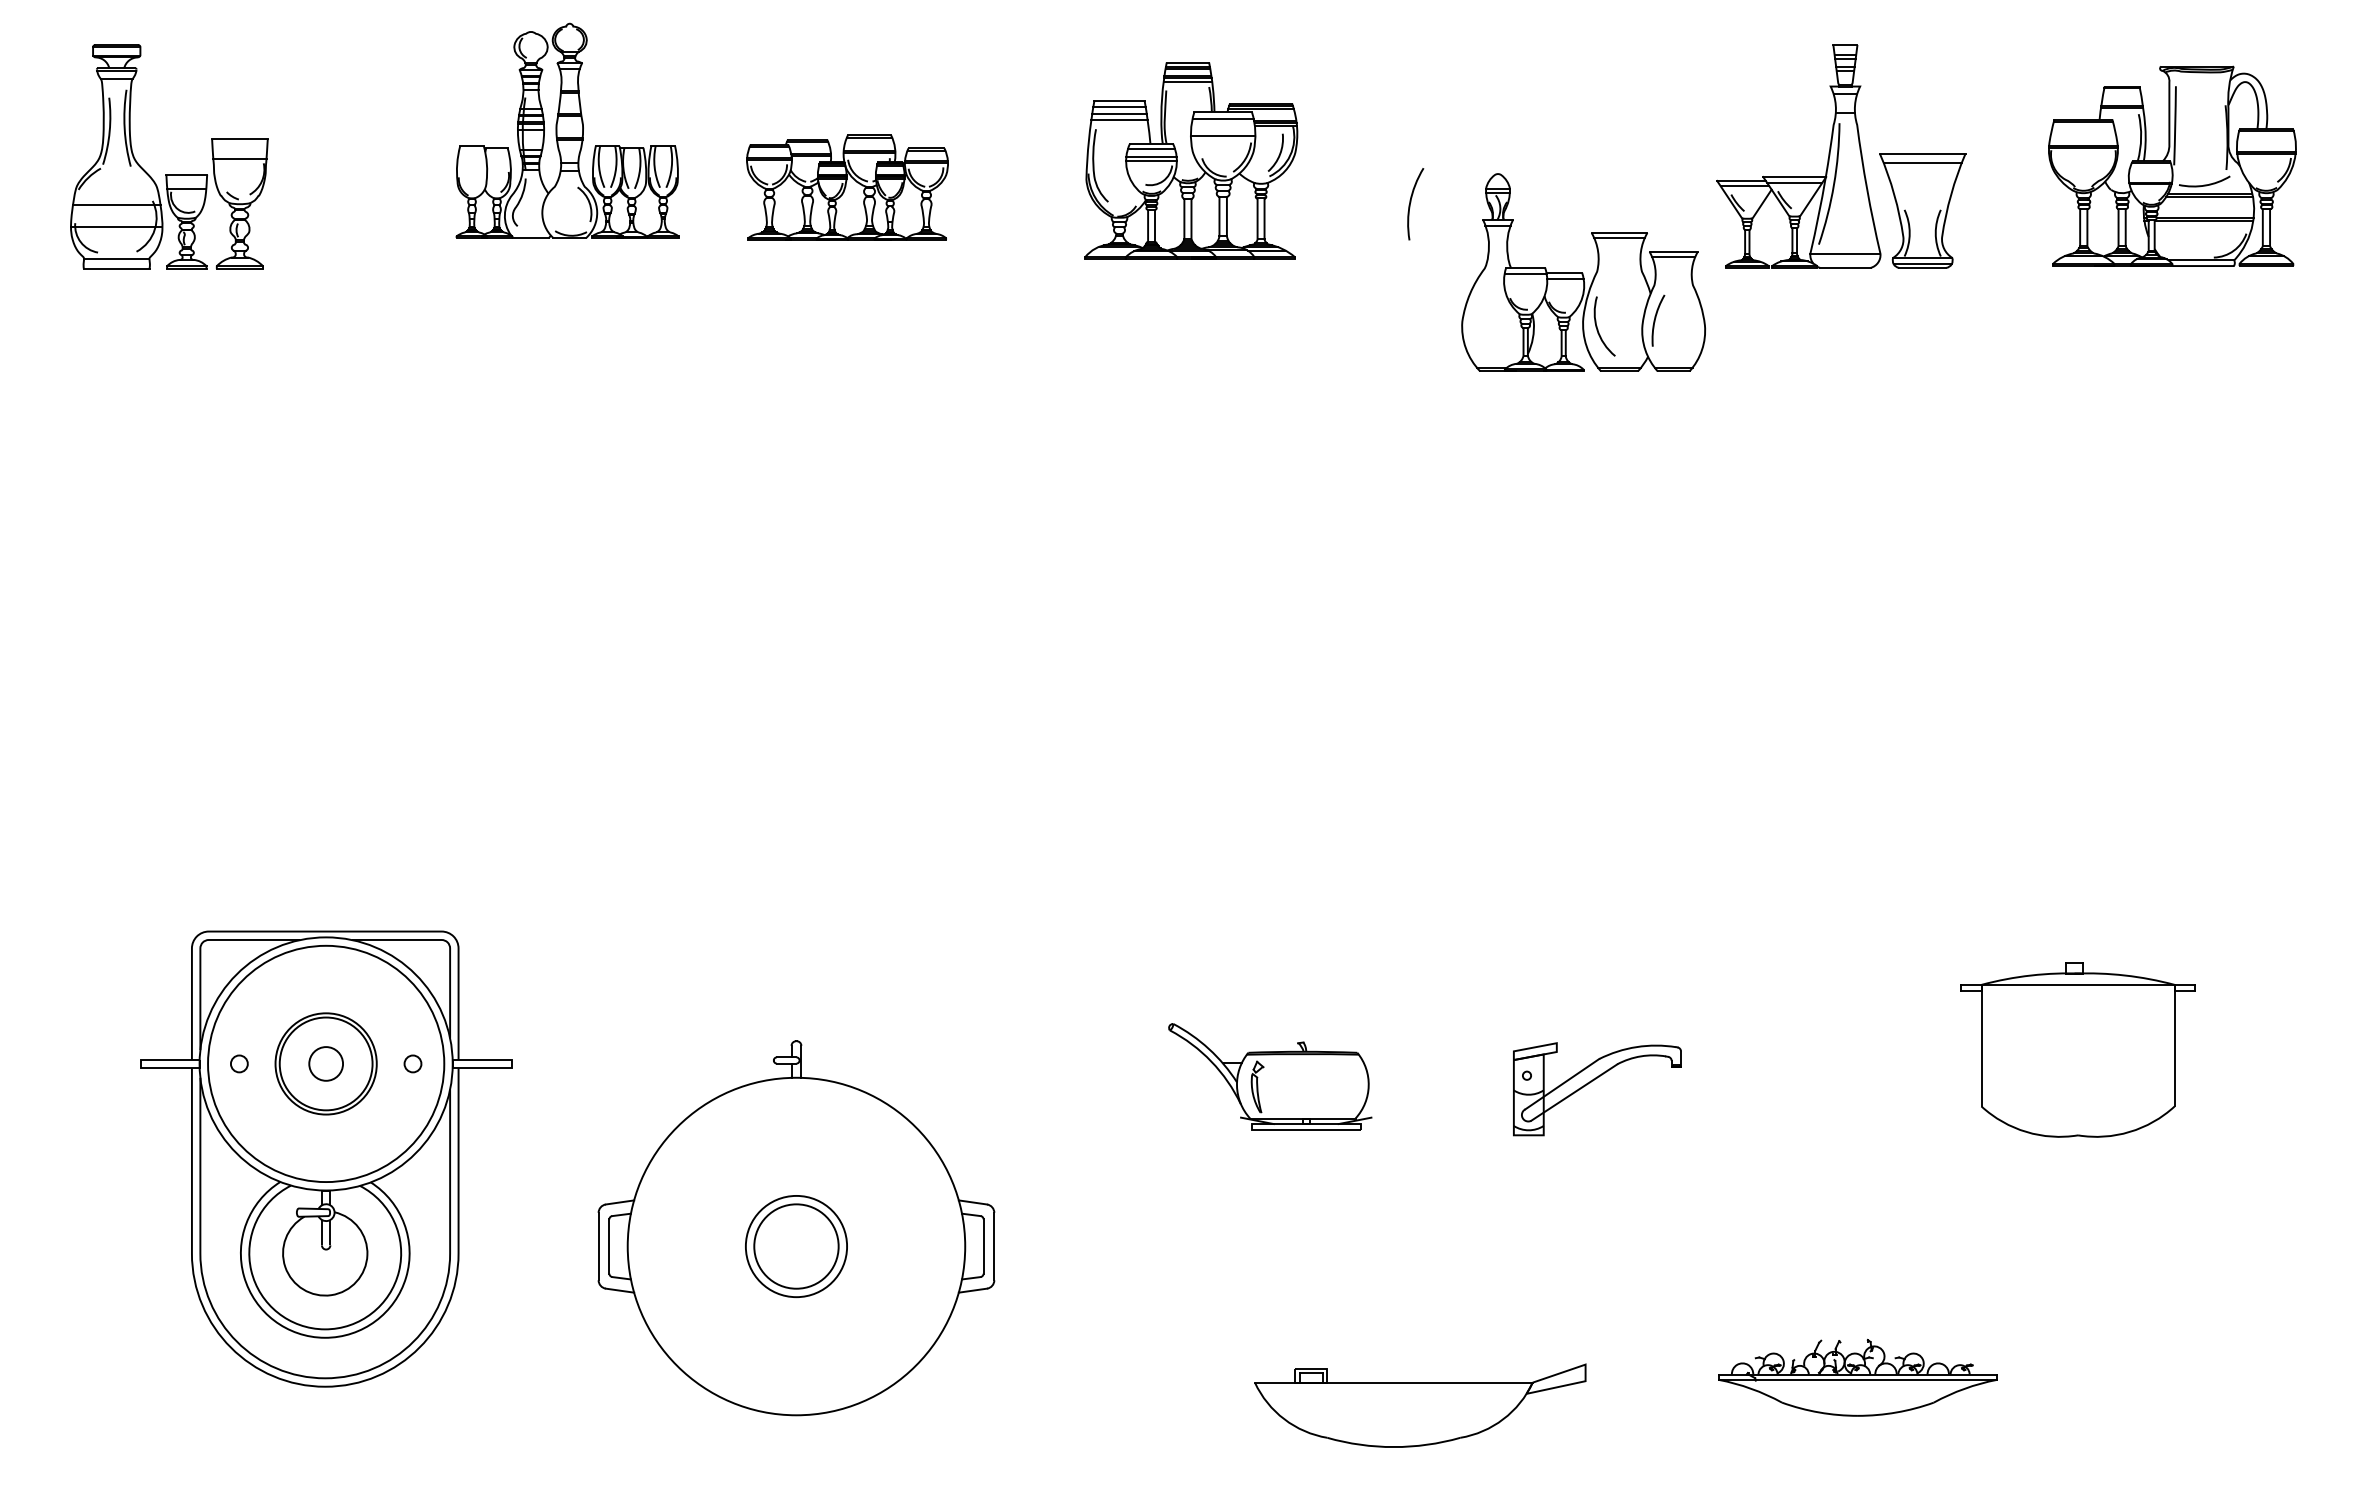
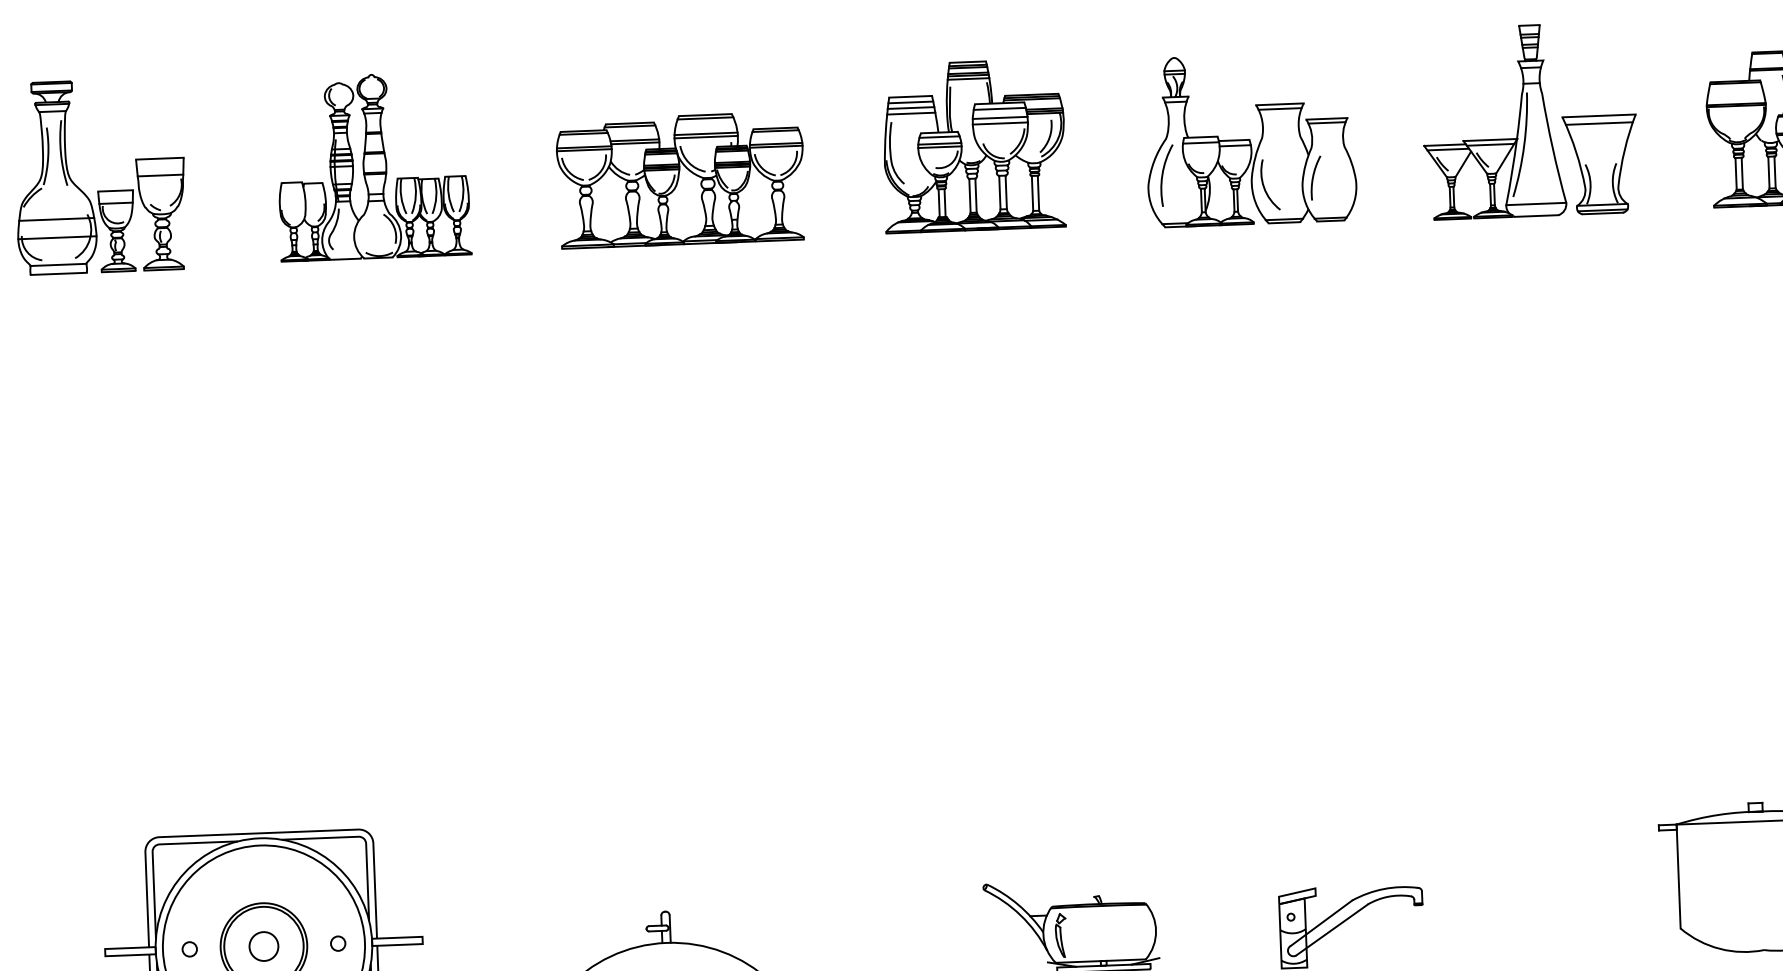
line: (1223, 129) -> (1000, 118), added
part: (567, 130) -> (372, 166), moved
part: (847, 187) -> (680, 180), size x1.43
part: (1583, 272) -> (1250, 139), moved

